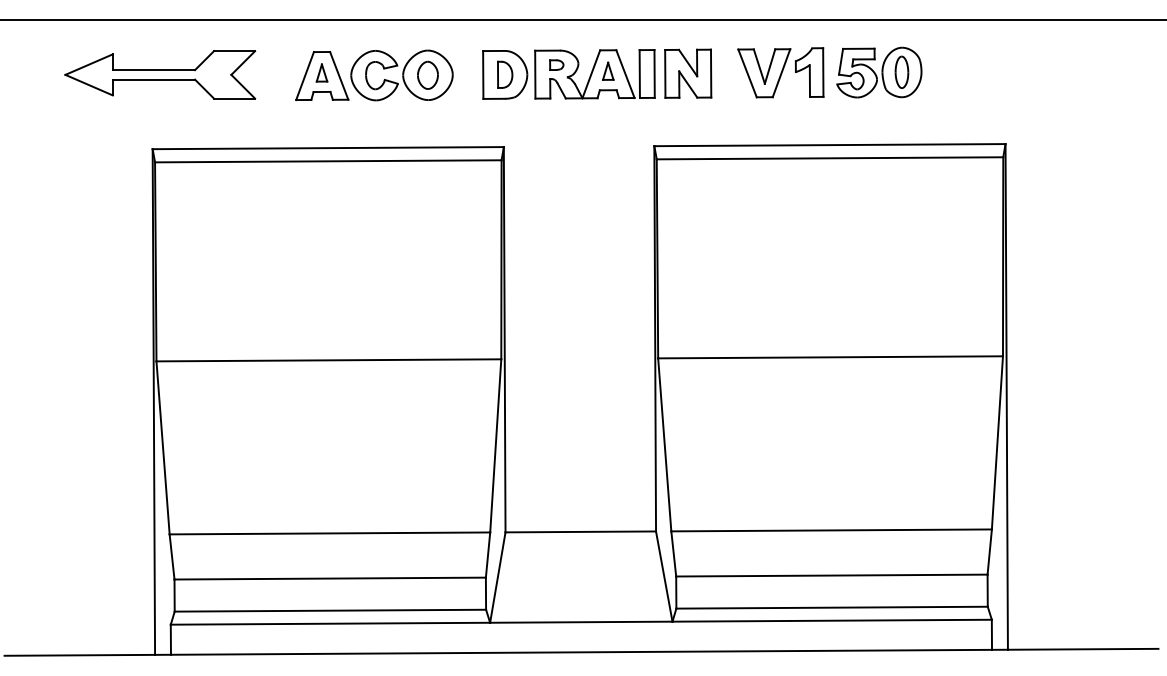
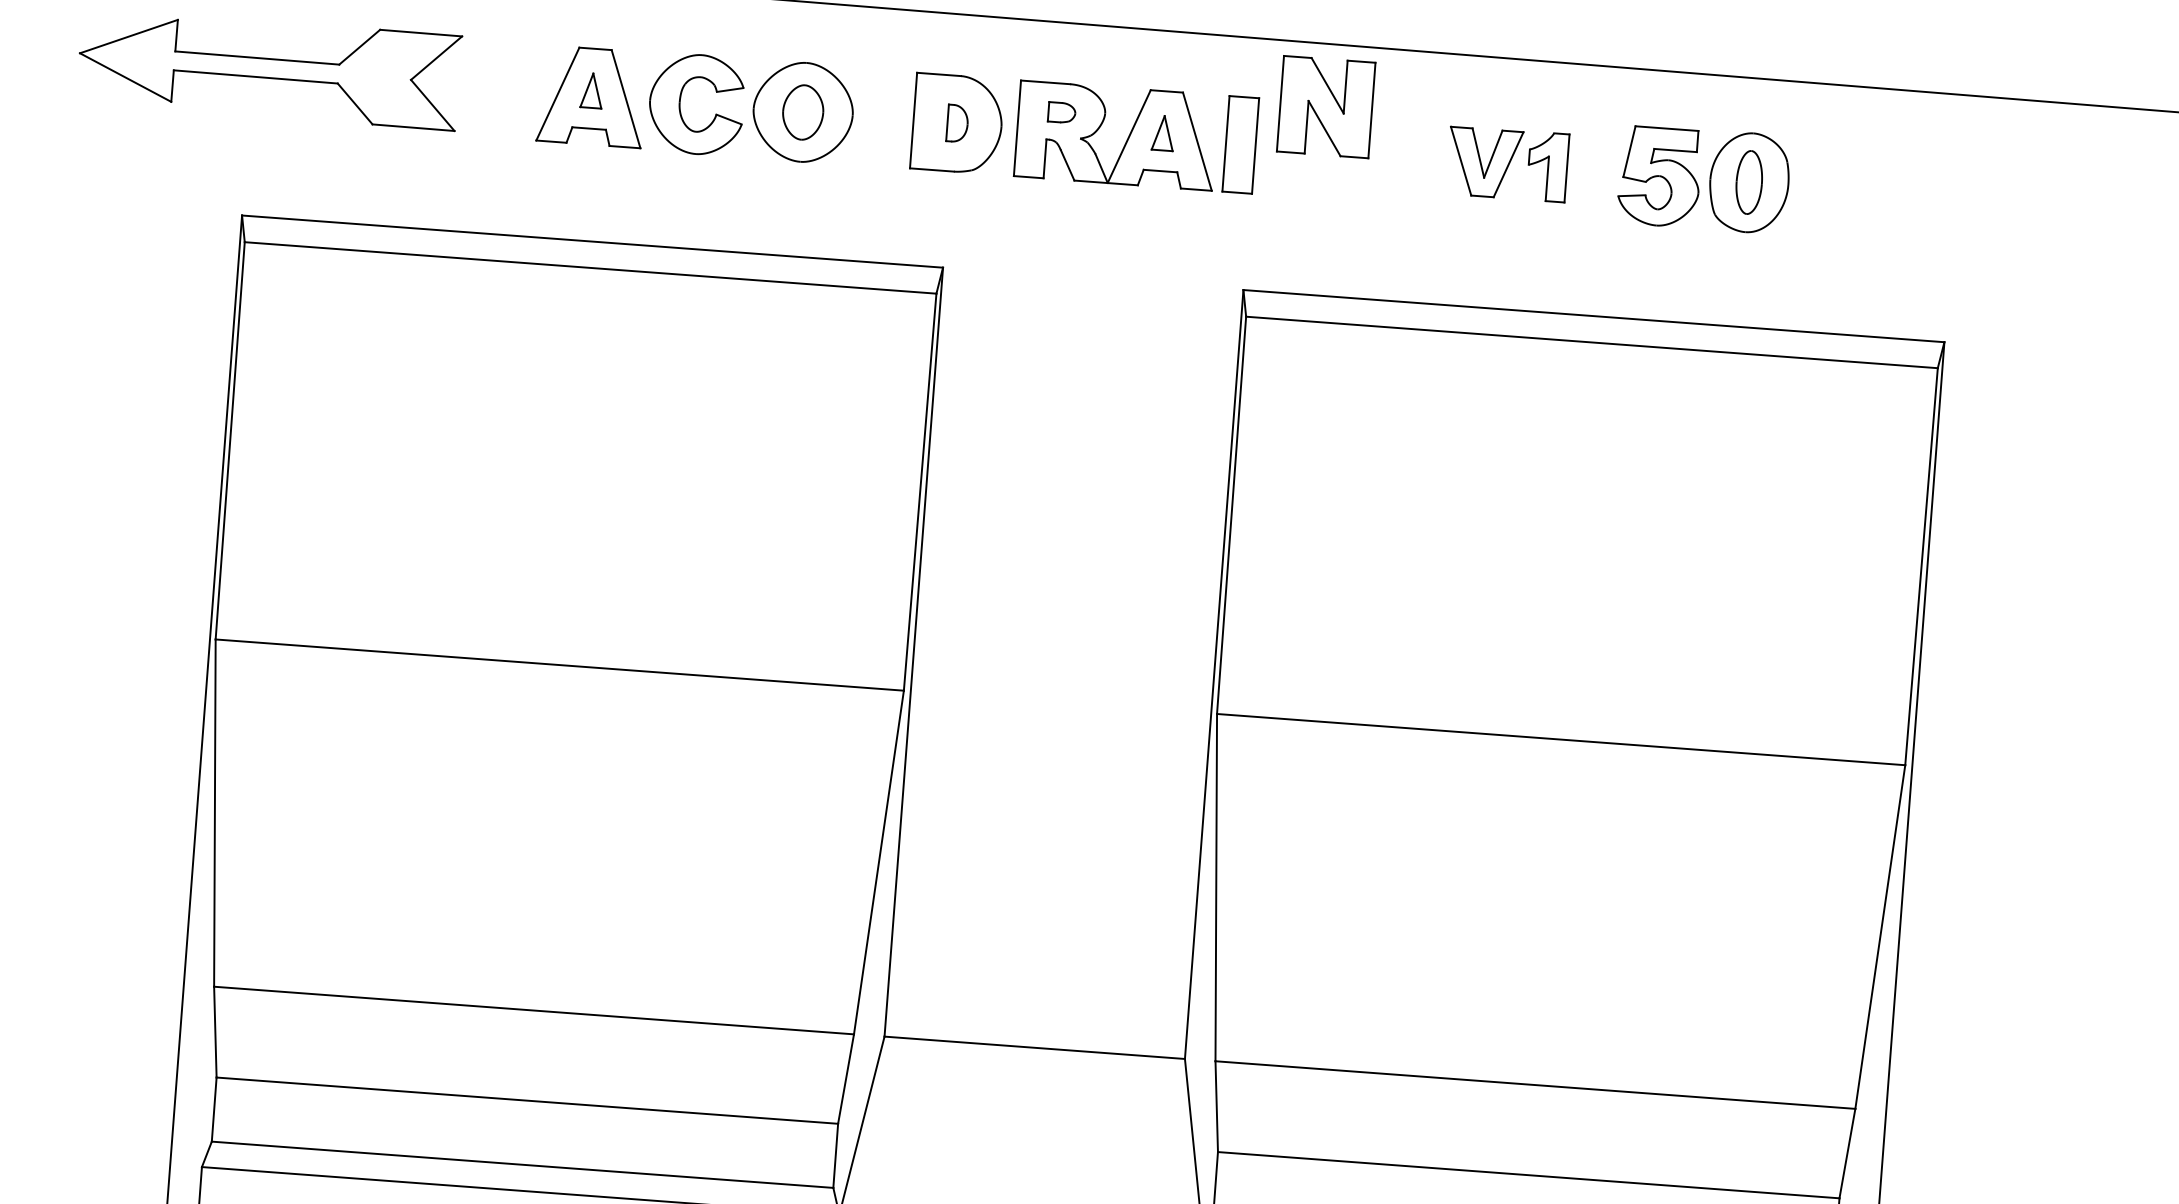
part: (780, 72) -> (1506, 163), size x0.7
part: (688, 73) -> (1326, 106), moved
part: (505, 74) -> (957, 123), size x0.7

